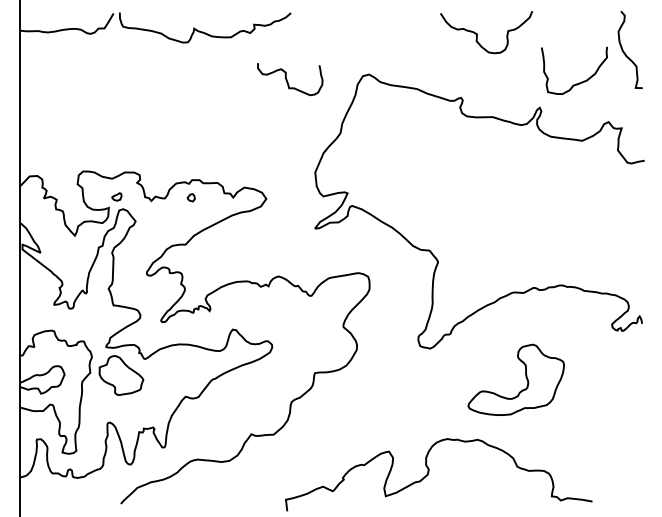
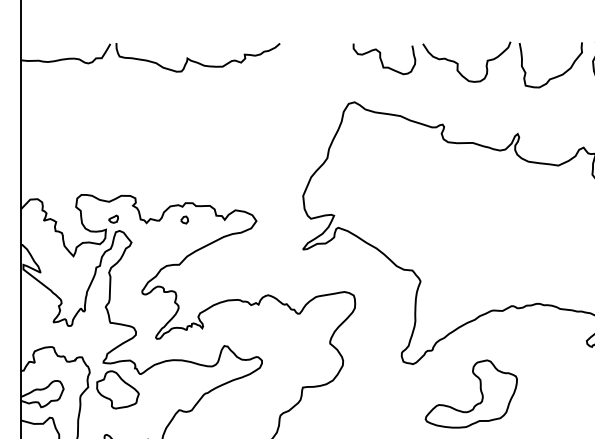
curve: (288, 81) -> (382, 61), moved
curve: (578, 82) -> (554, 76), moved
part: (525, 377) -> (480, 391), moved

